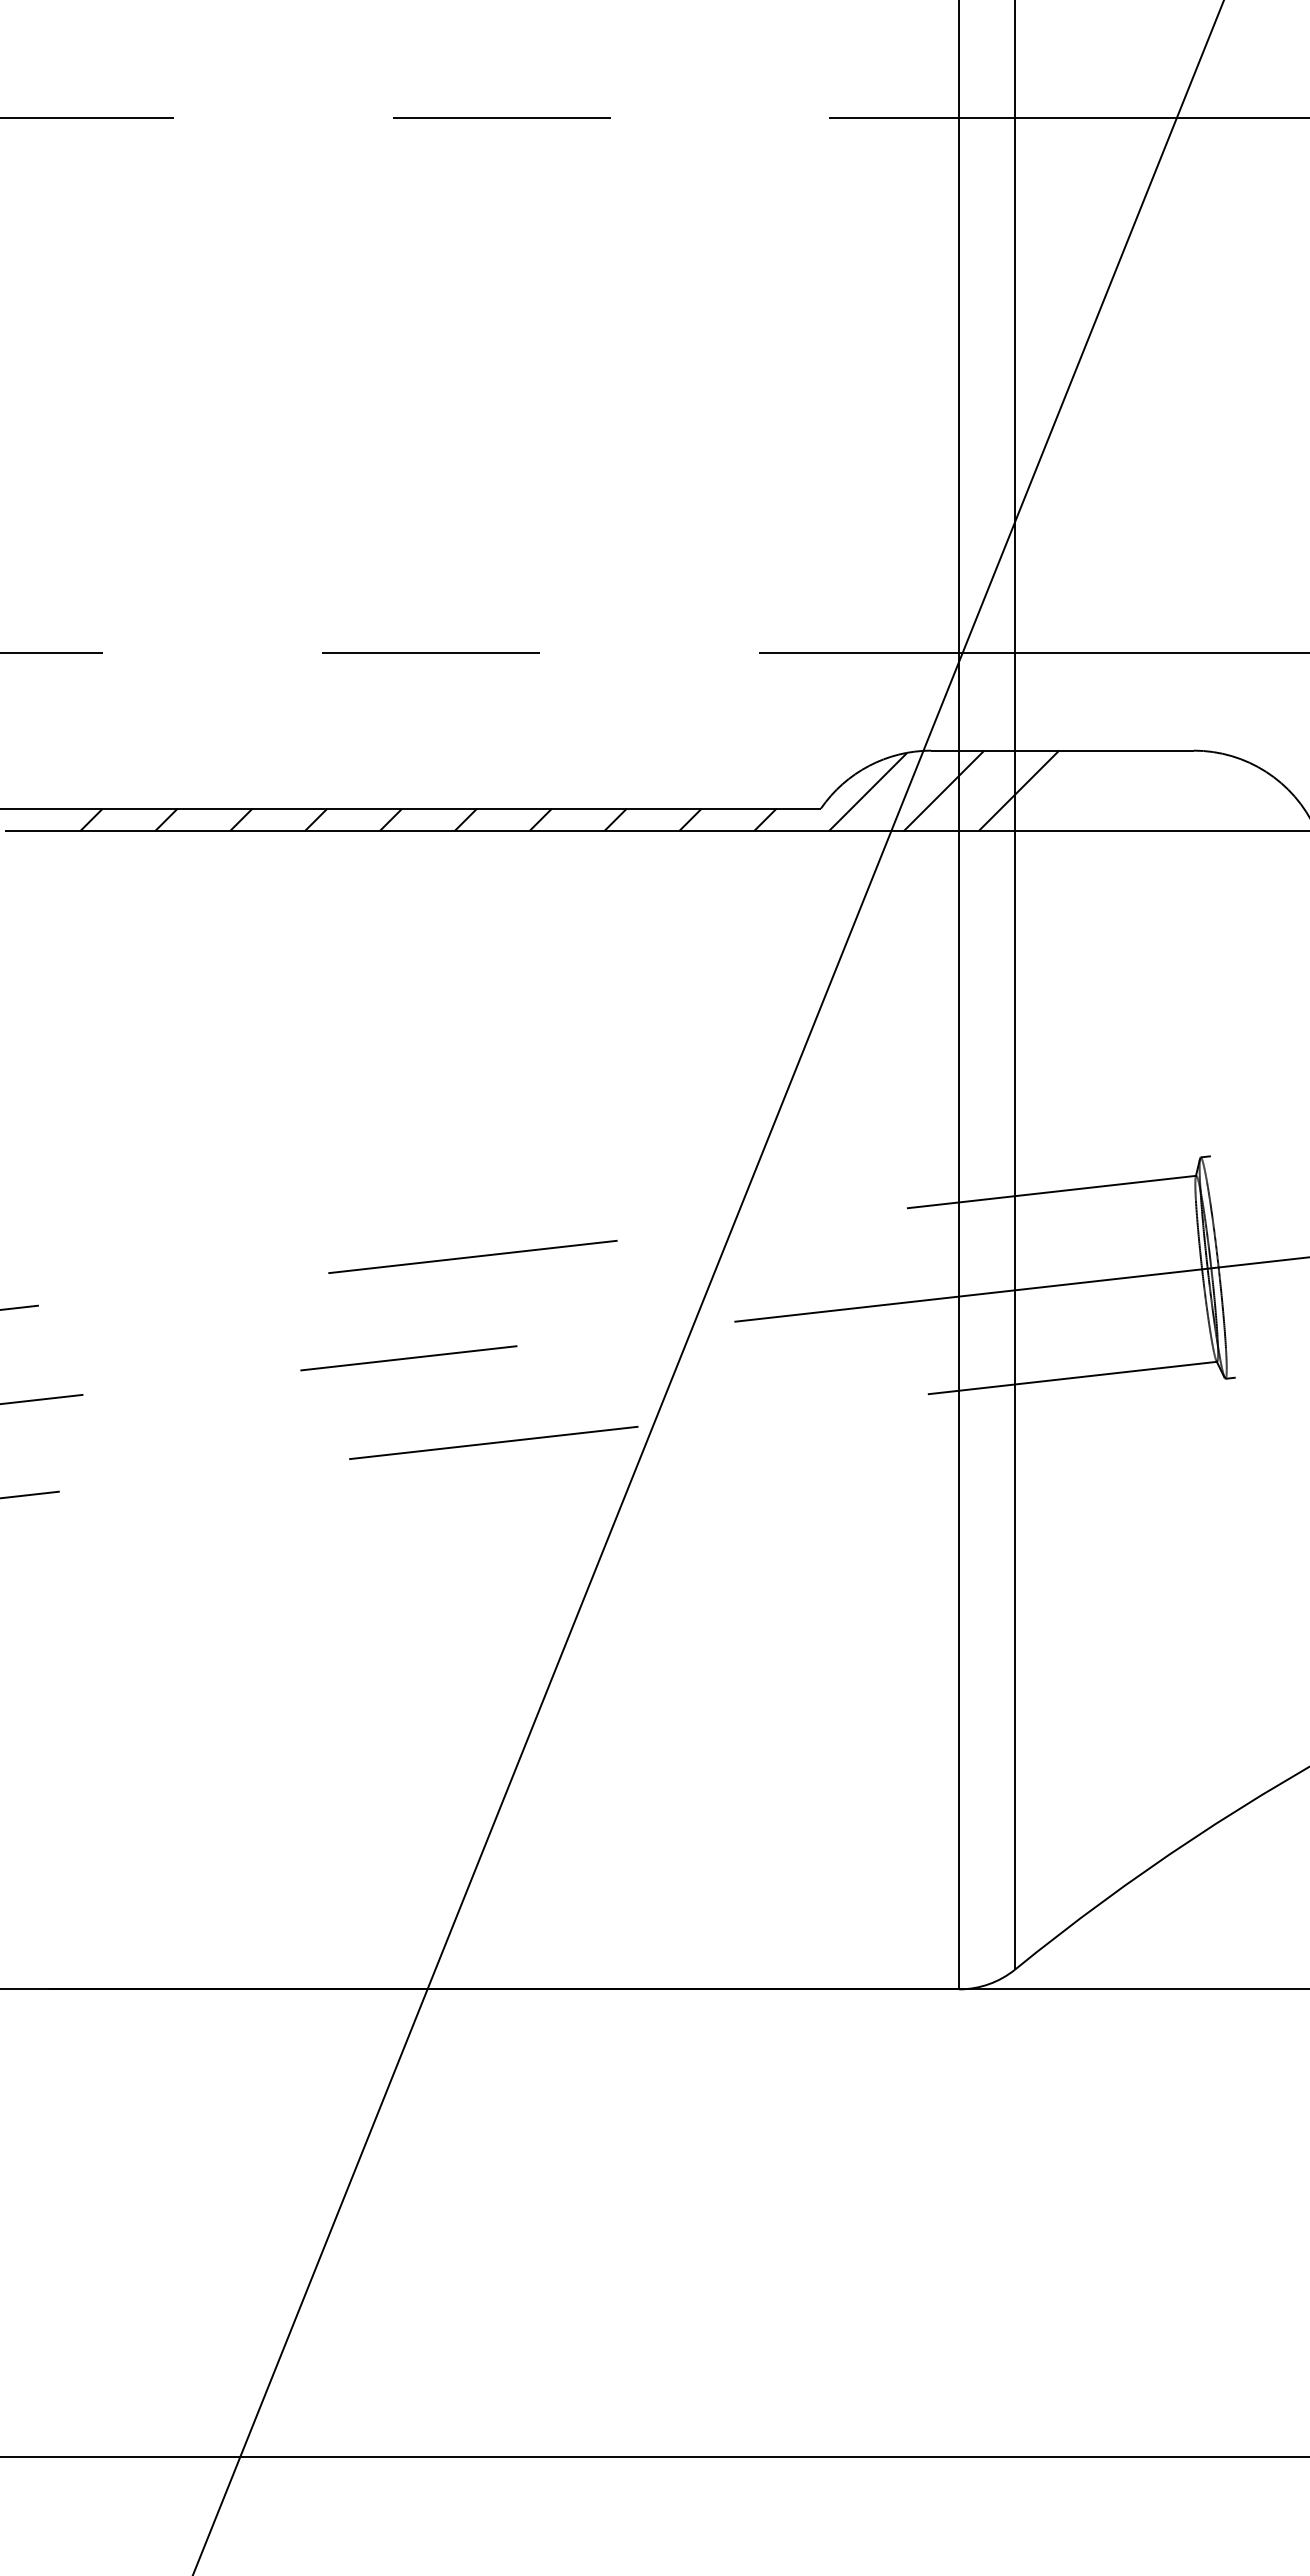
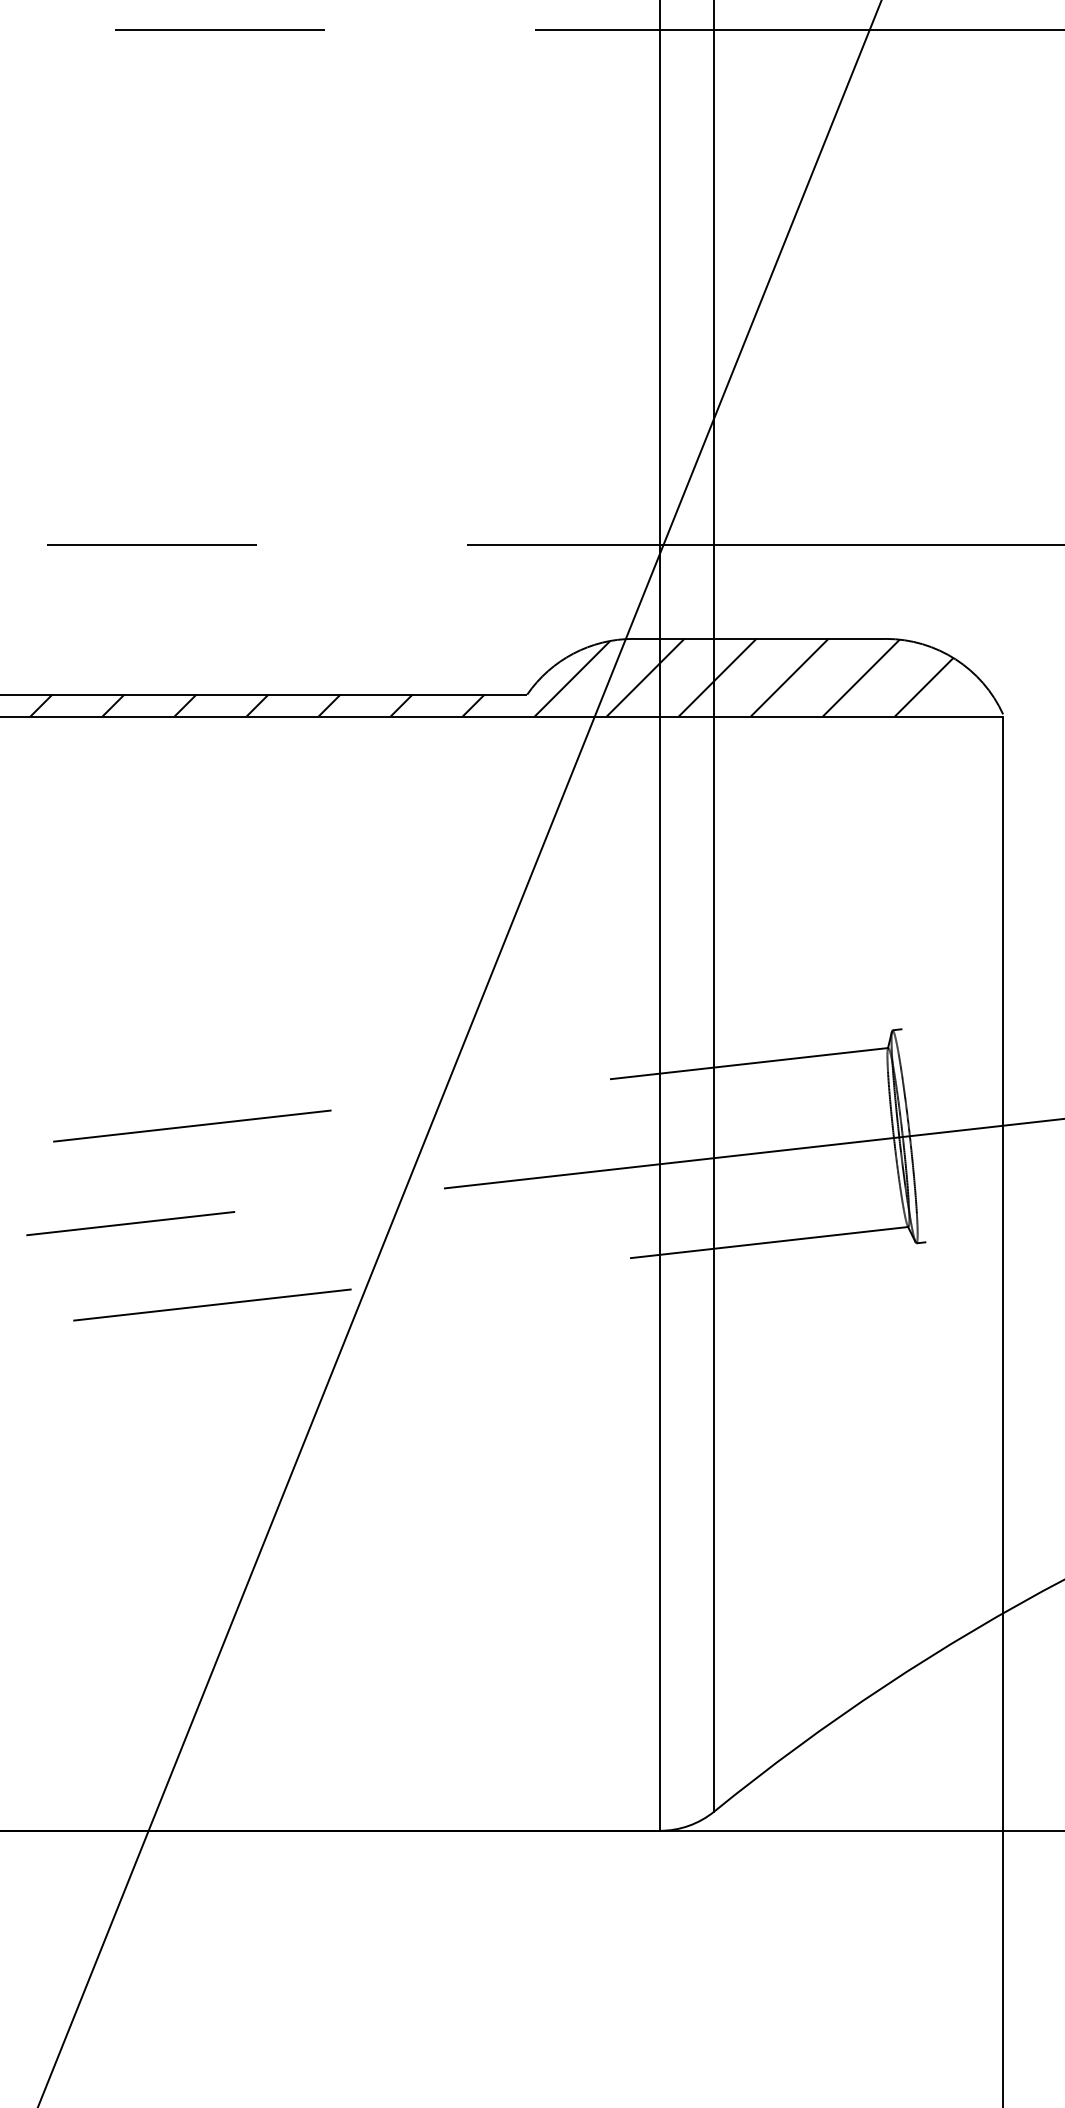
line: (1093, 790) -> (789, 677), added
line: (1168, 791) -> (861, 678), added
line: (1233, 800) -> (924, 686), added

